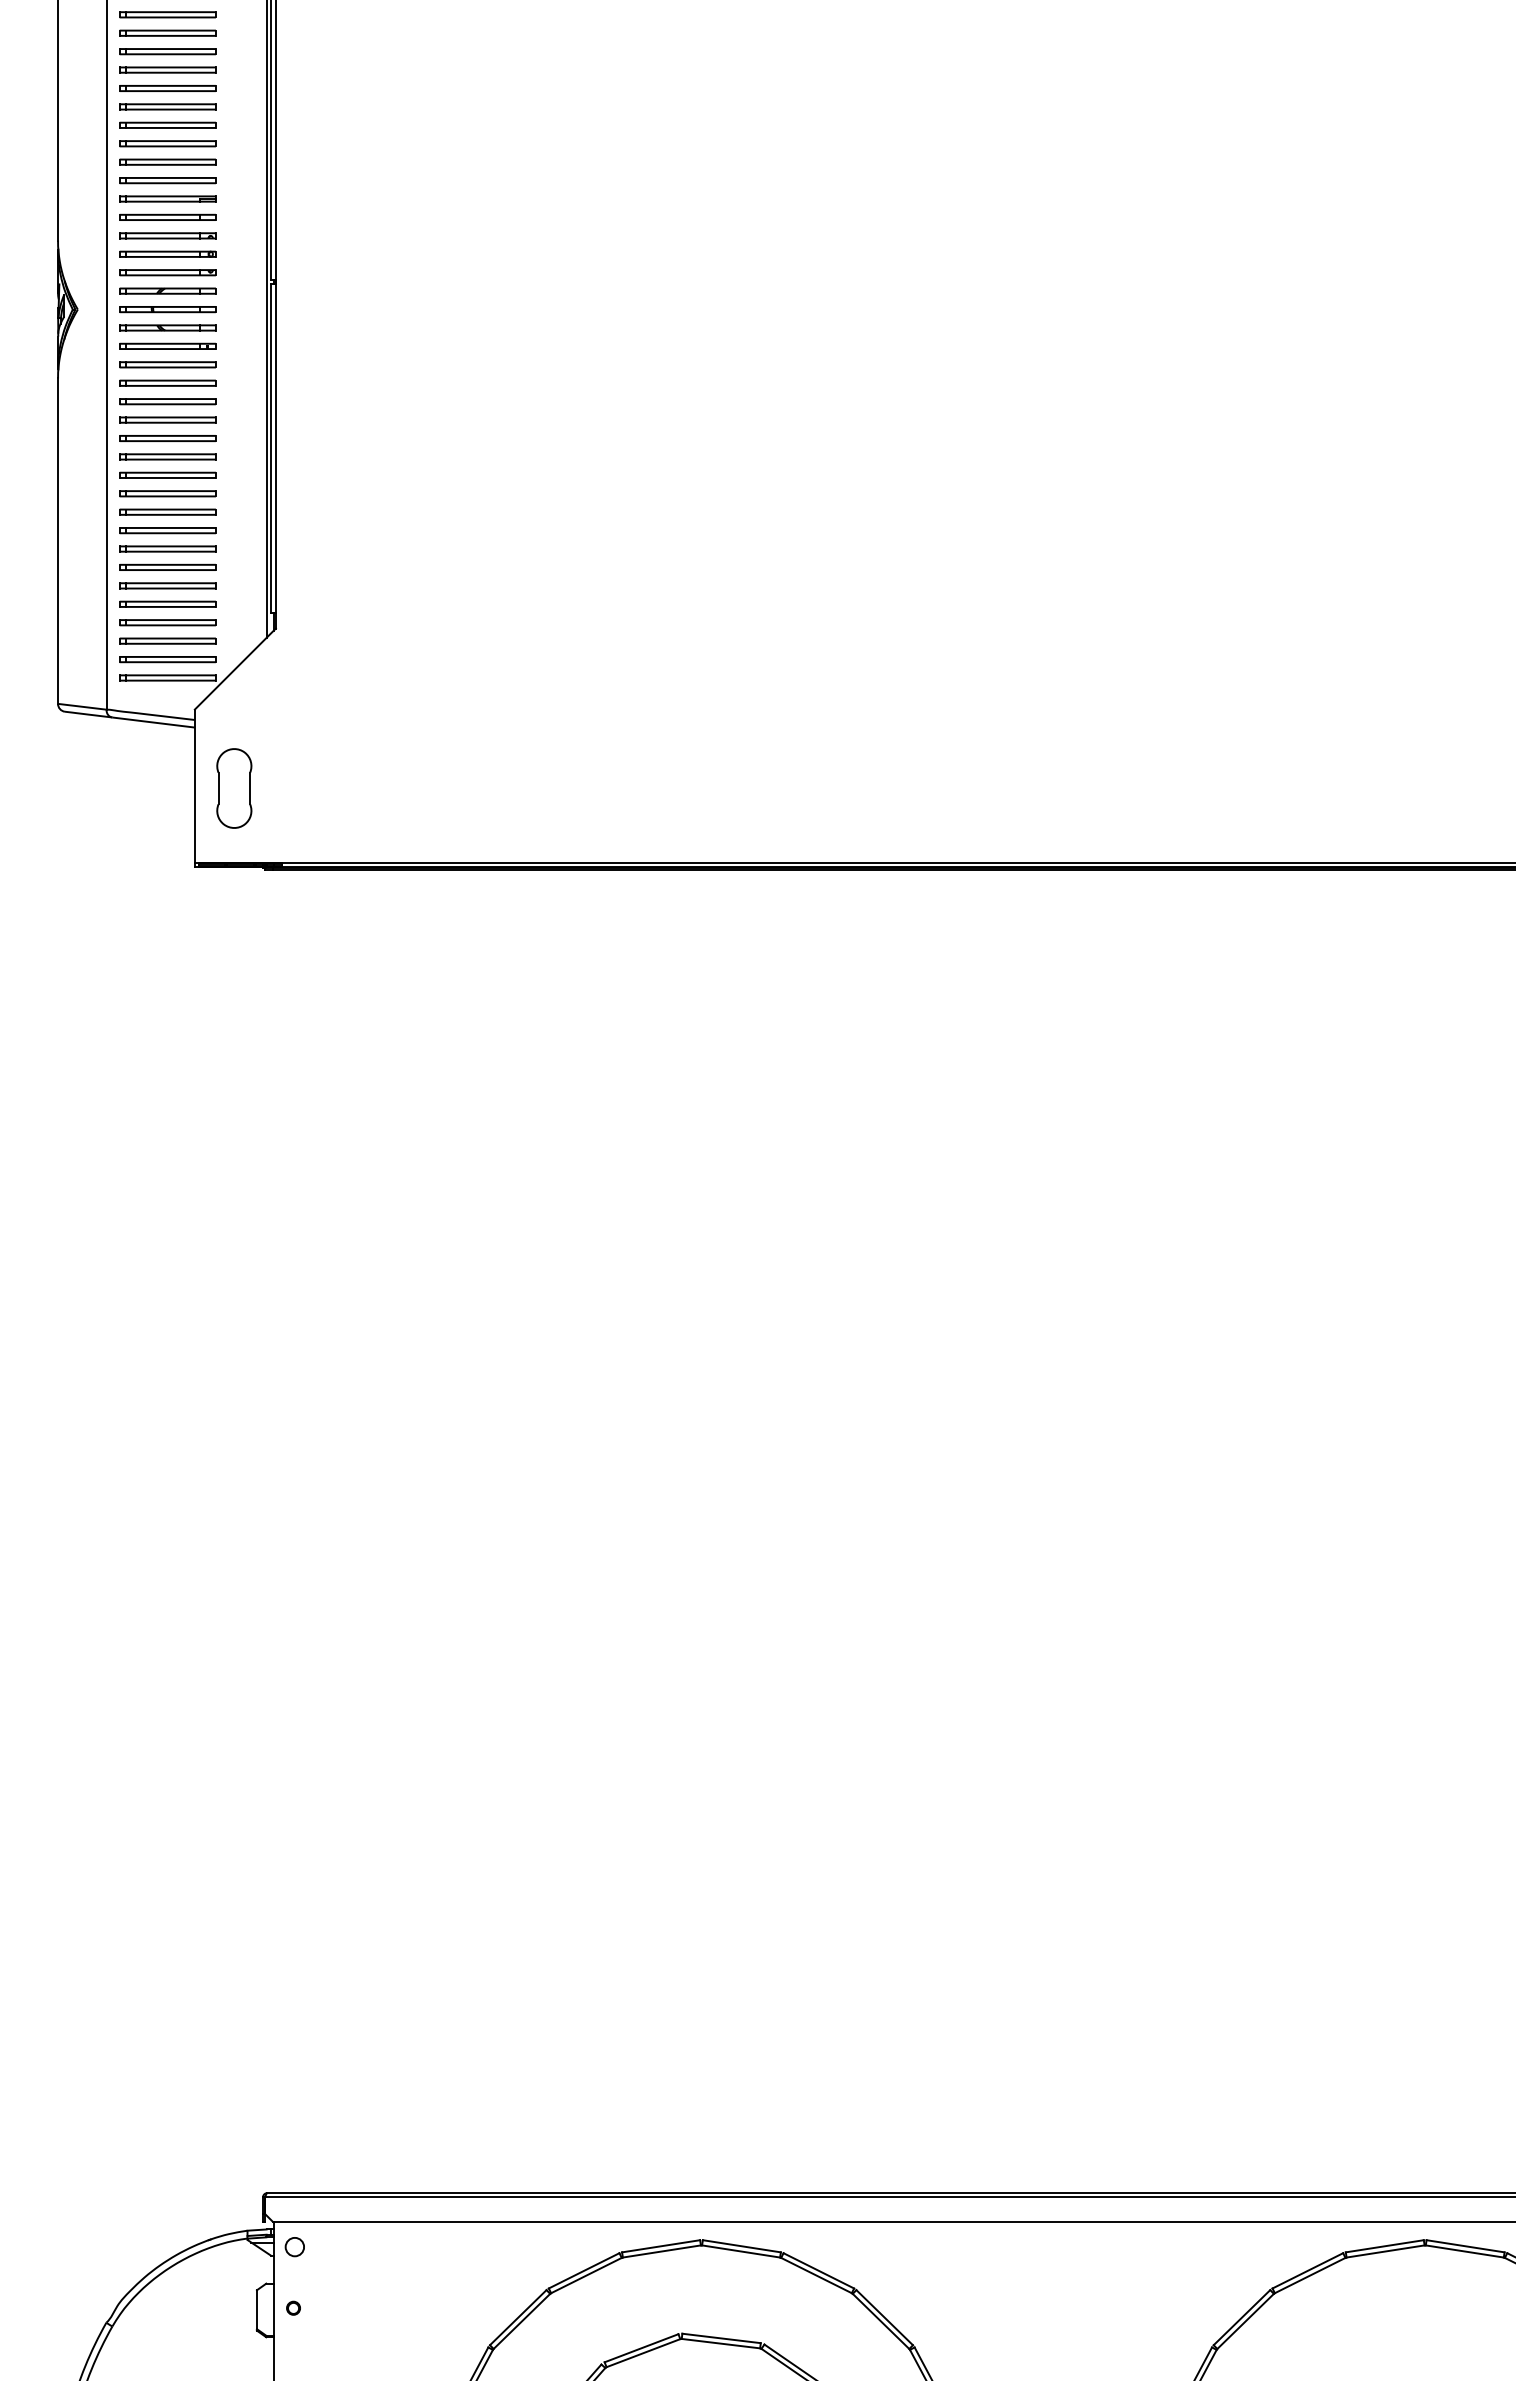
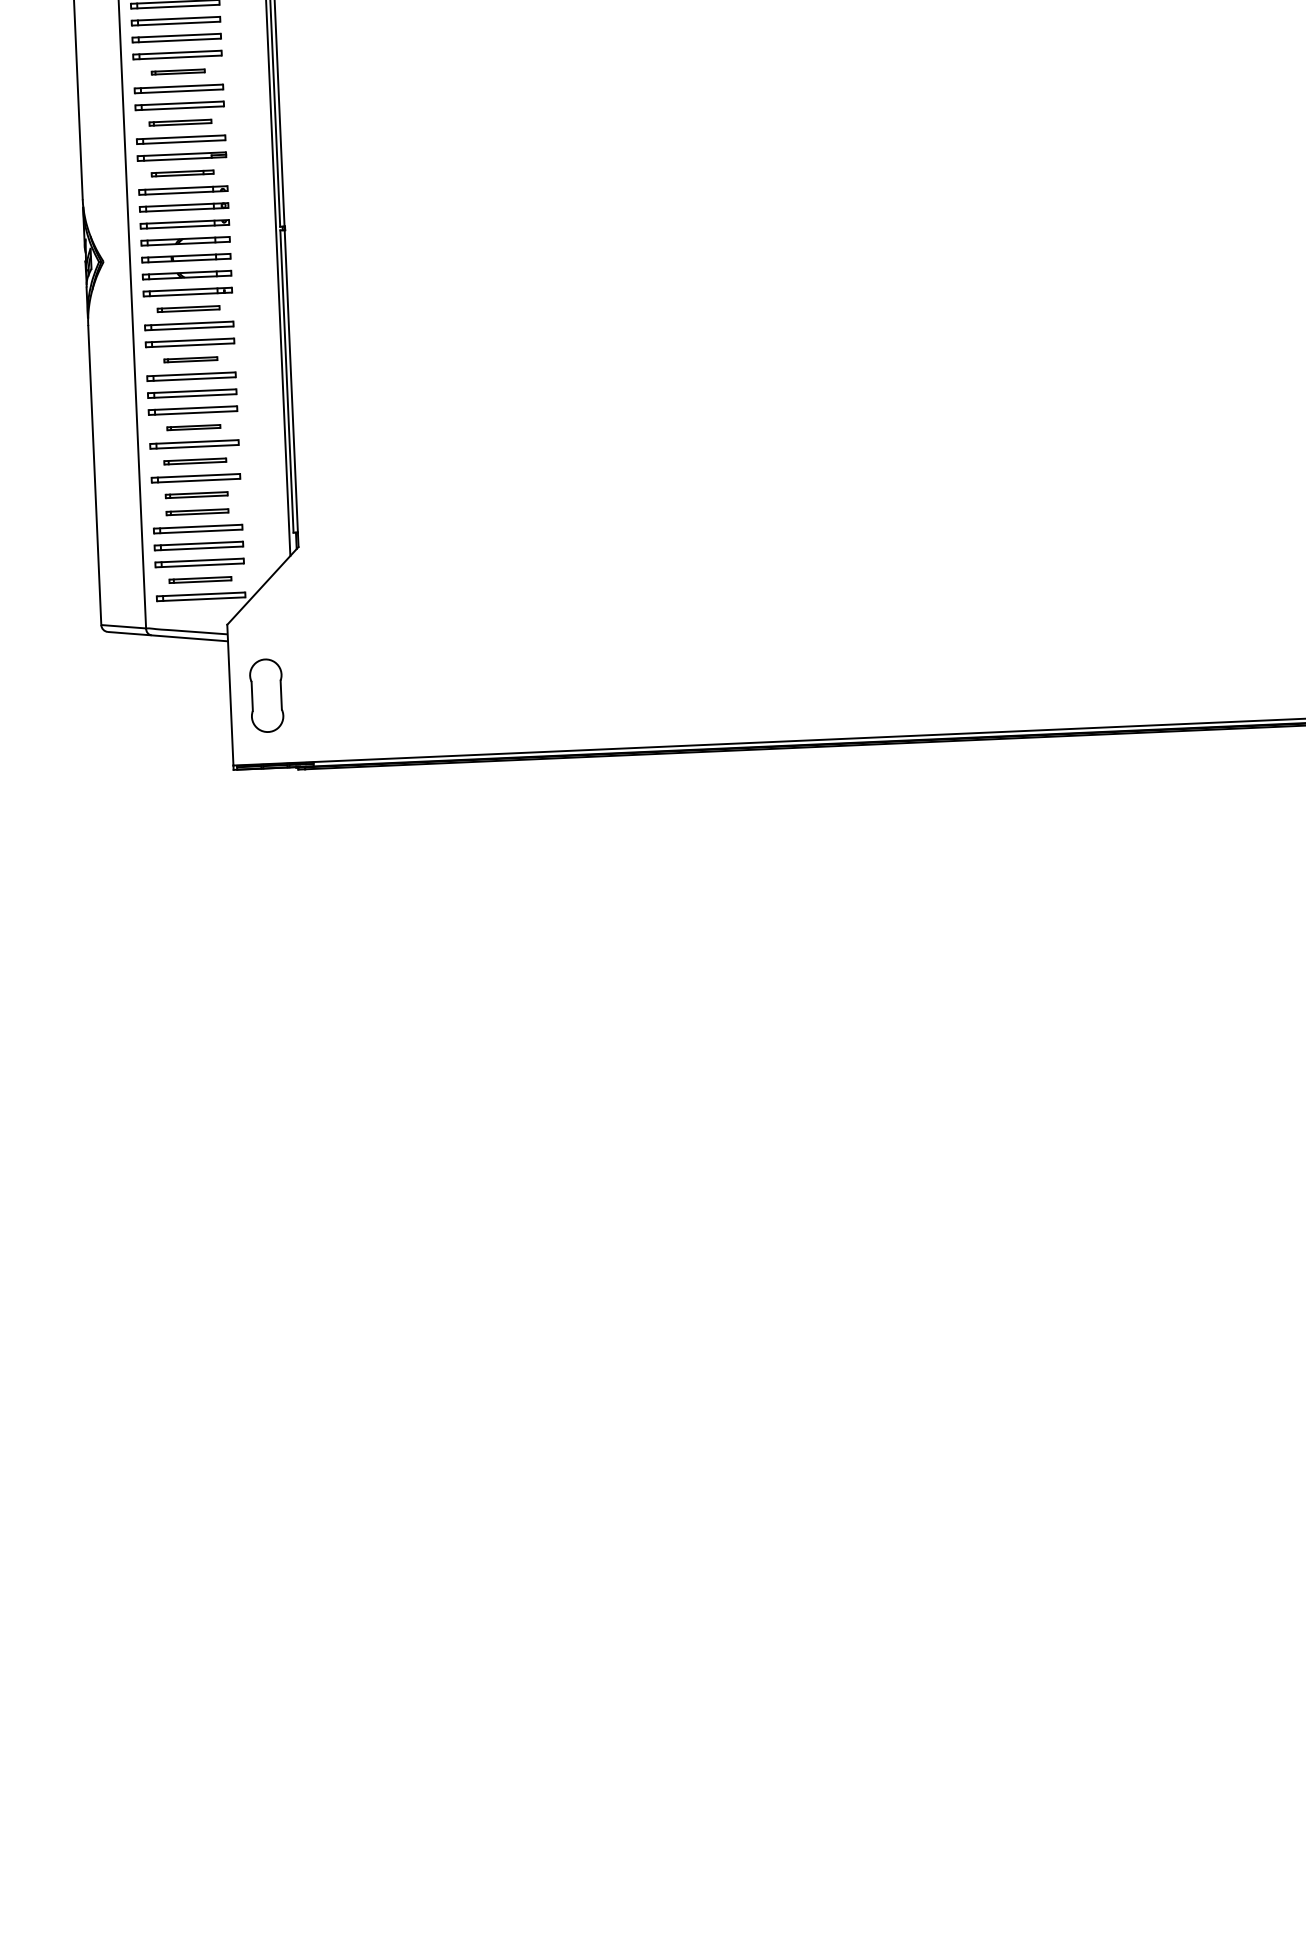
part: (167, 106) -> (177, 71), size x0.6
part: (167, 161) -> (180, 122), size x0.7
part: (167, 216) -> (182, 172), size x0.7
part: (167, 364) -> (188, 308), size x0.7
part: (167, 419) -> (190, 359), size x0.6
part: (167, 493) -> (193, 427), size x0.6
part: (167, 530) -> (194, 461), size x0.7
part: (167, 566) -> (196, 494), size x0.7
part: (167, 585) -> (197, 511), size x0.7
part: (167, 659) -> (200, 579), size x0.7

